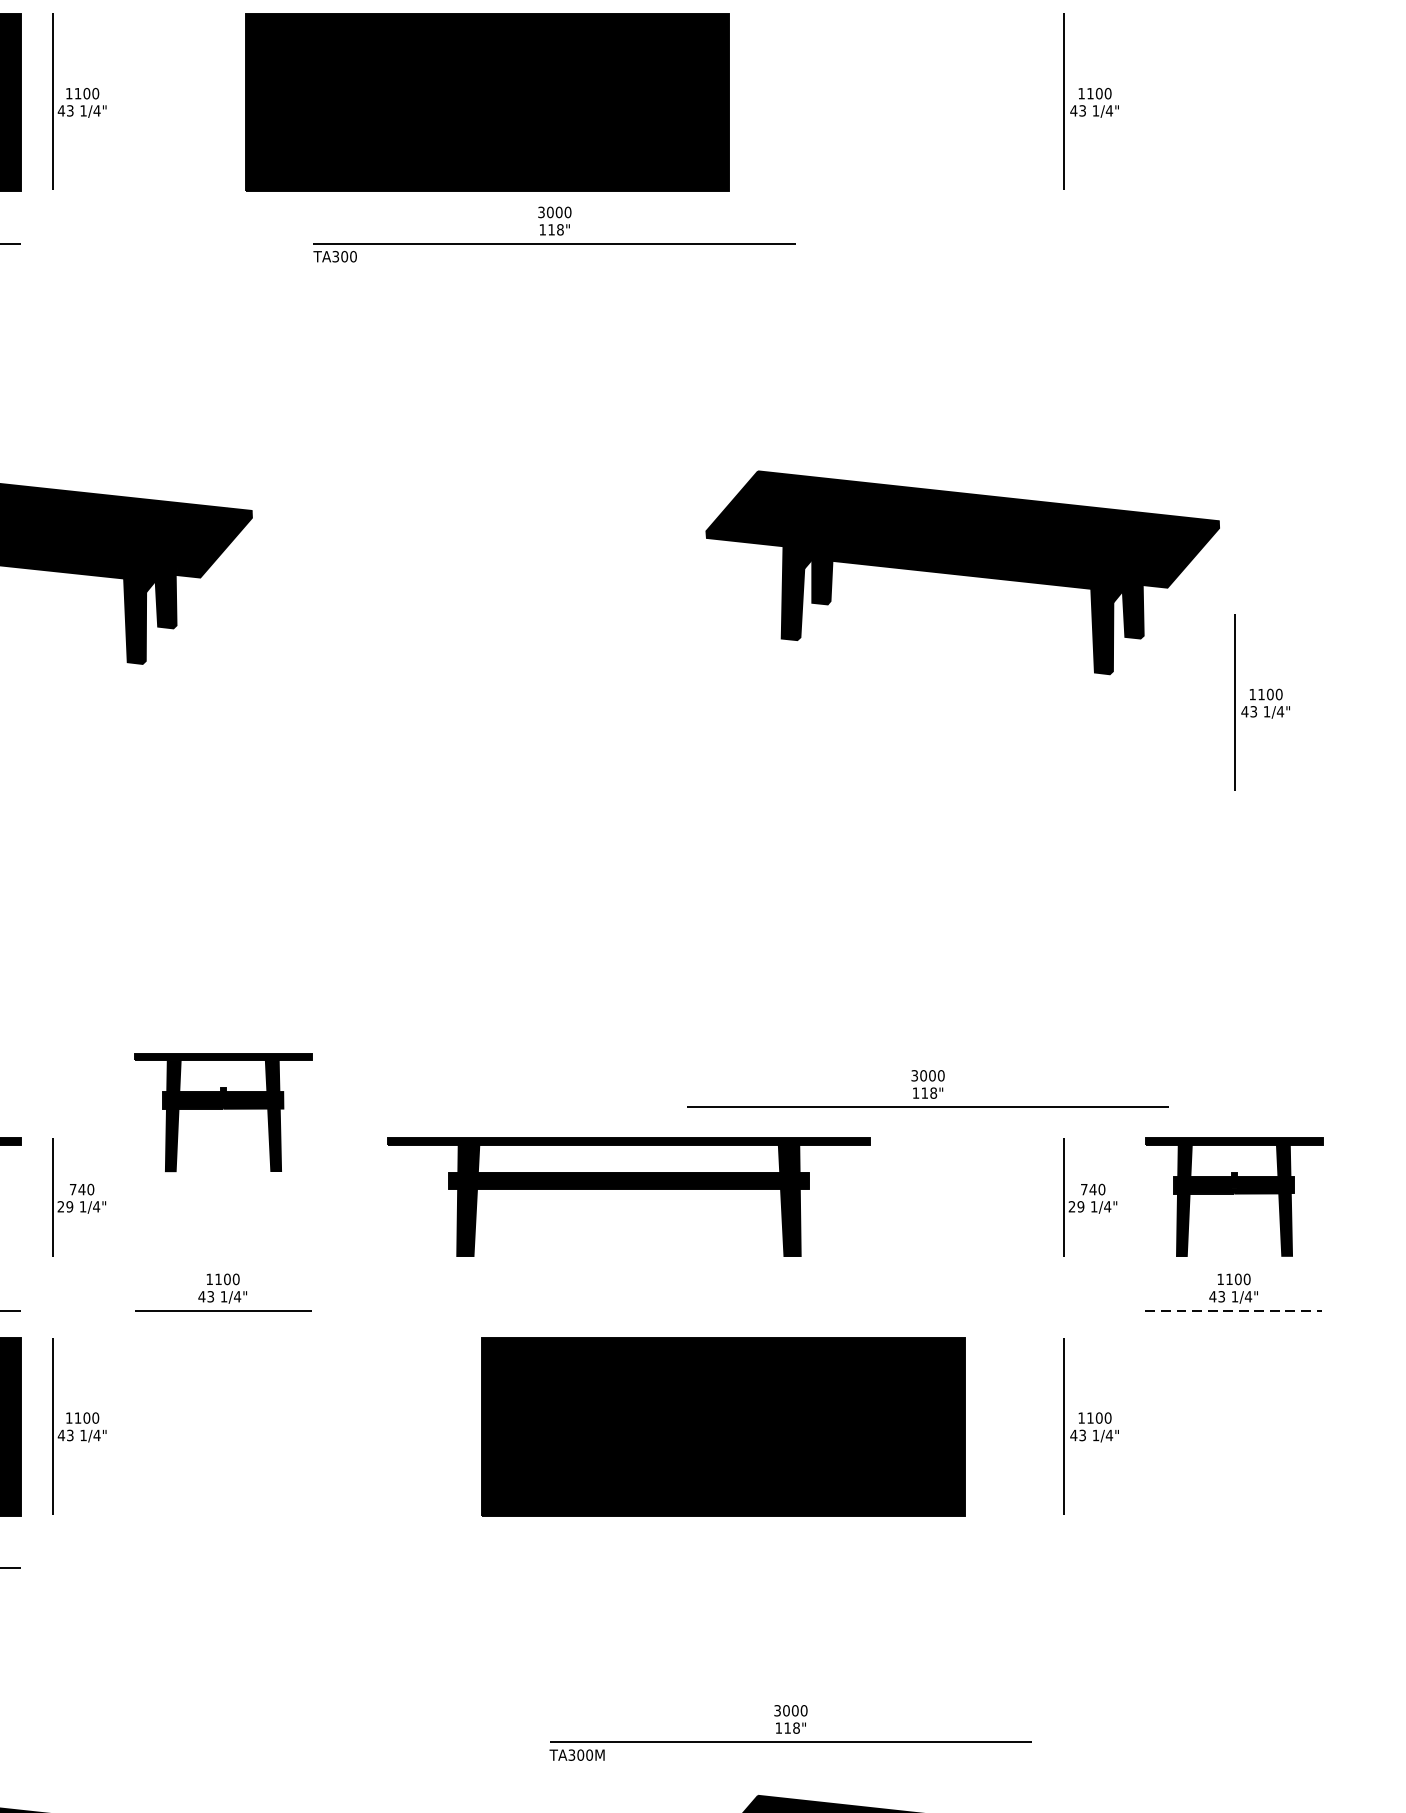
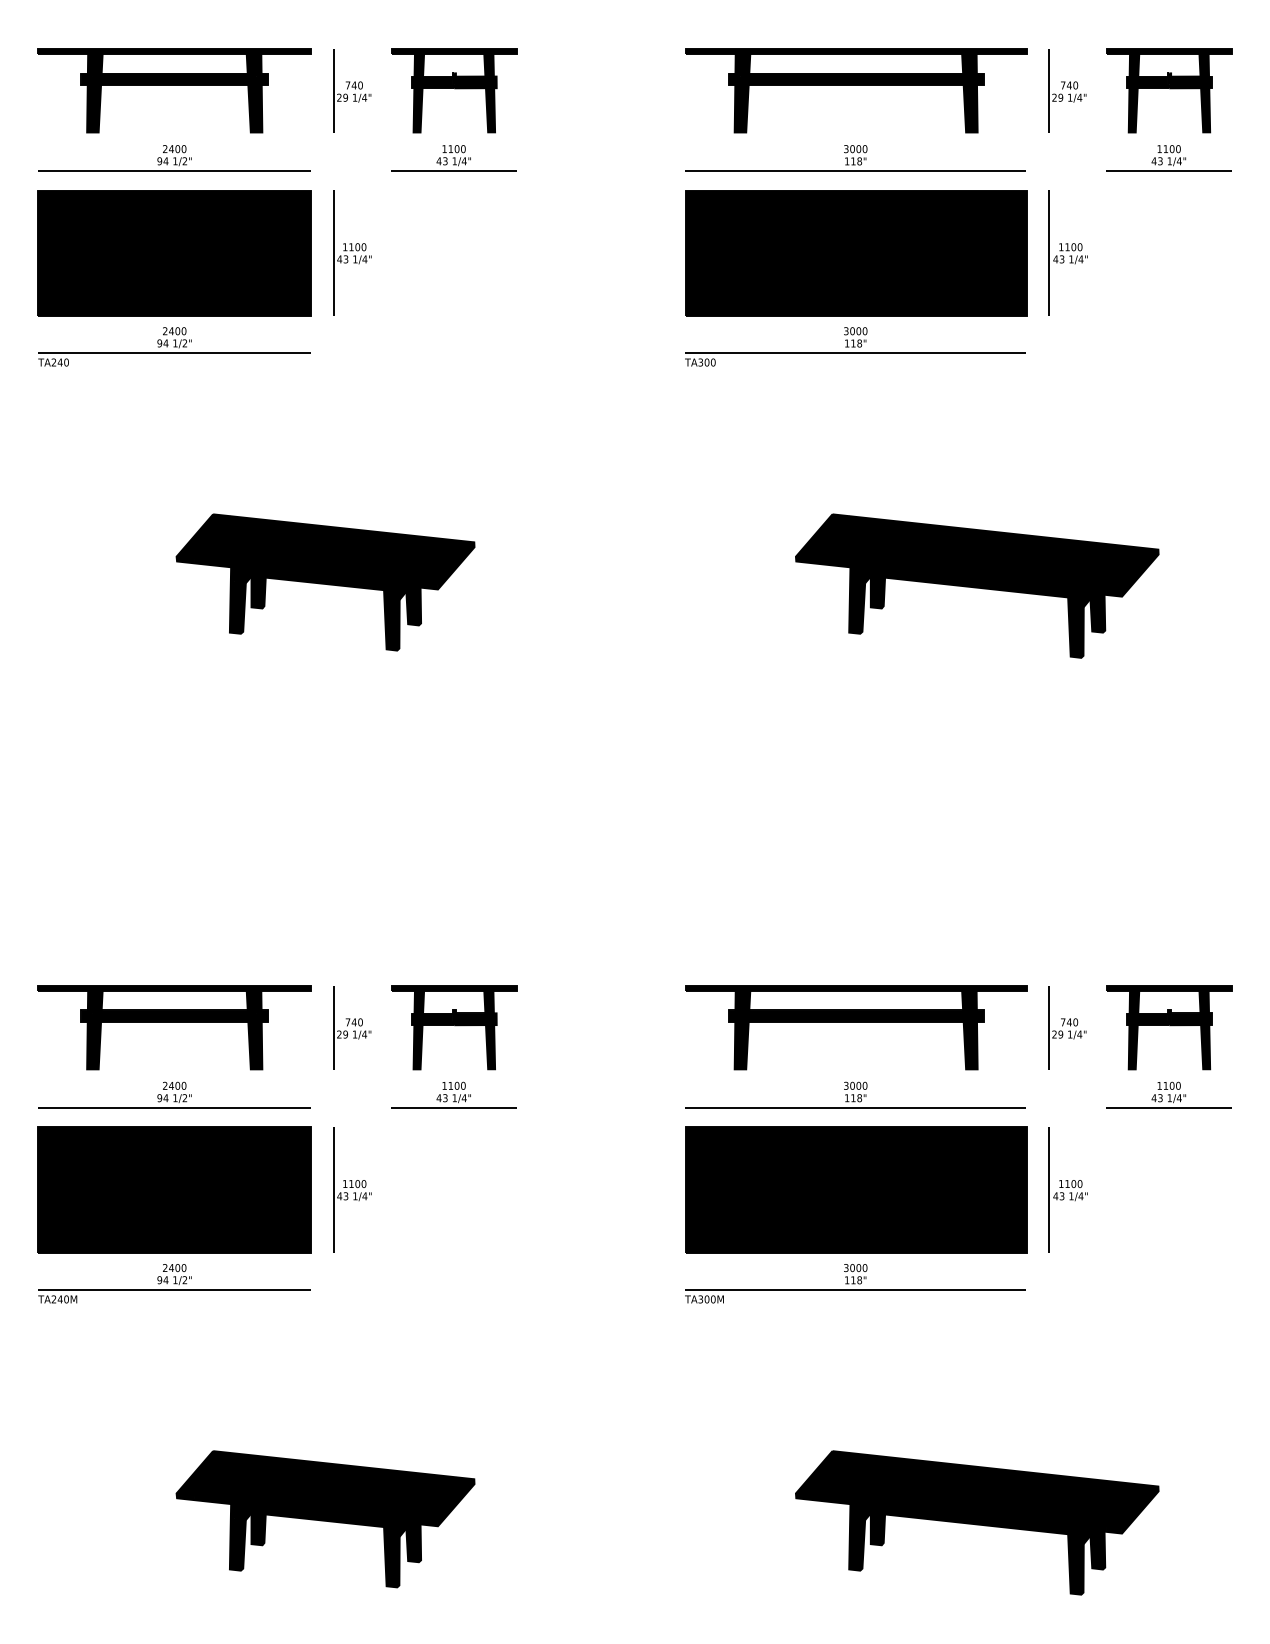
part: (488, 102) -> (856, 253), moved
part: (554, 234) -> (855, 346), moved
part: (1261, 701) -> (1188, 677), removed
part: (927, 1087) -> (855, 1094), moved
part: (223, 1111) -> (454, 1027), moved
part: (629, 1196) -> (856, 1027), moved
line: (1234, 1311) -> (1169, 1108), dashed -> solid
part: (724, 1425) -> (856, 1189), moved
part: (790, 1732) -> (855, 1283), moved

